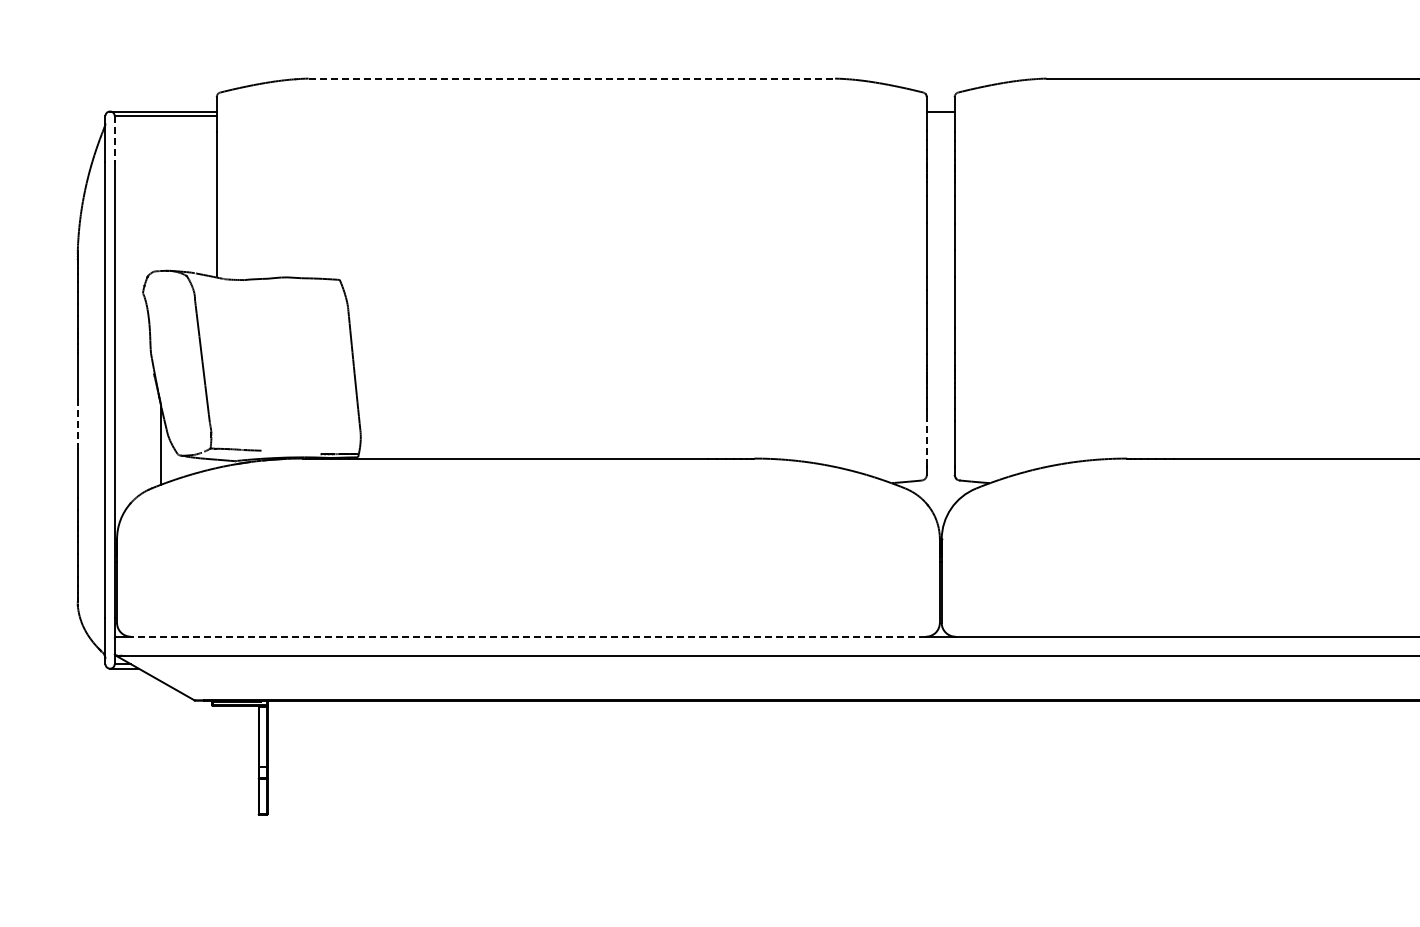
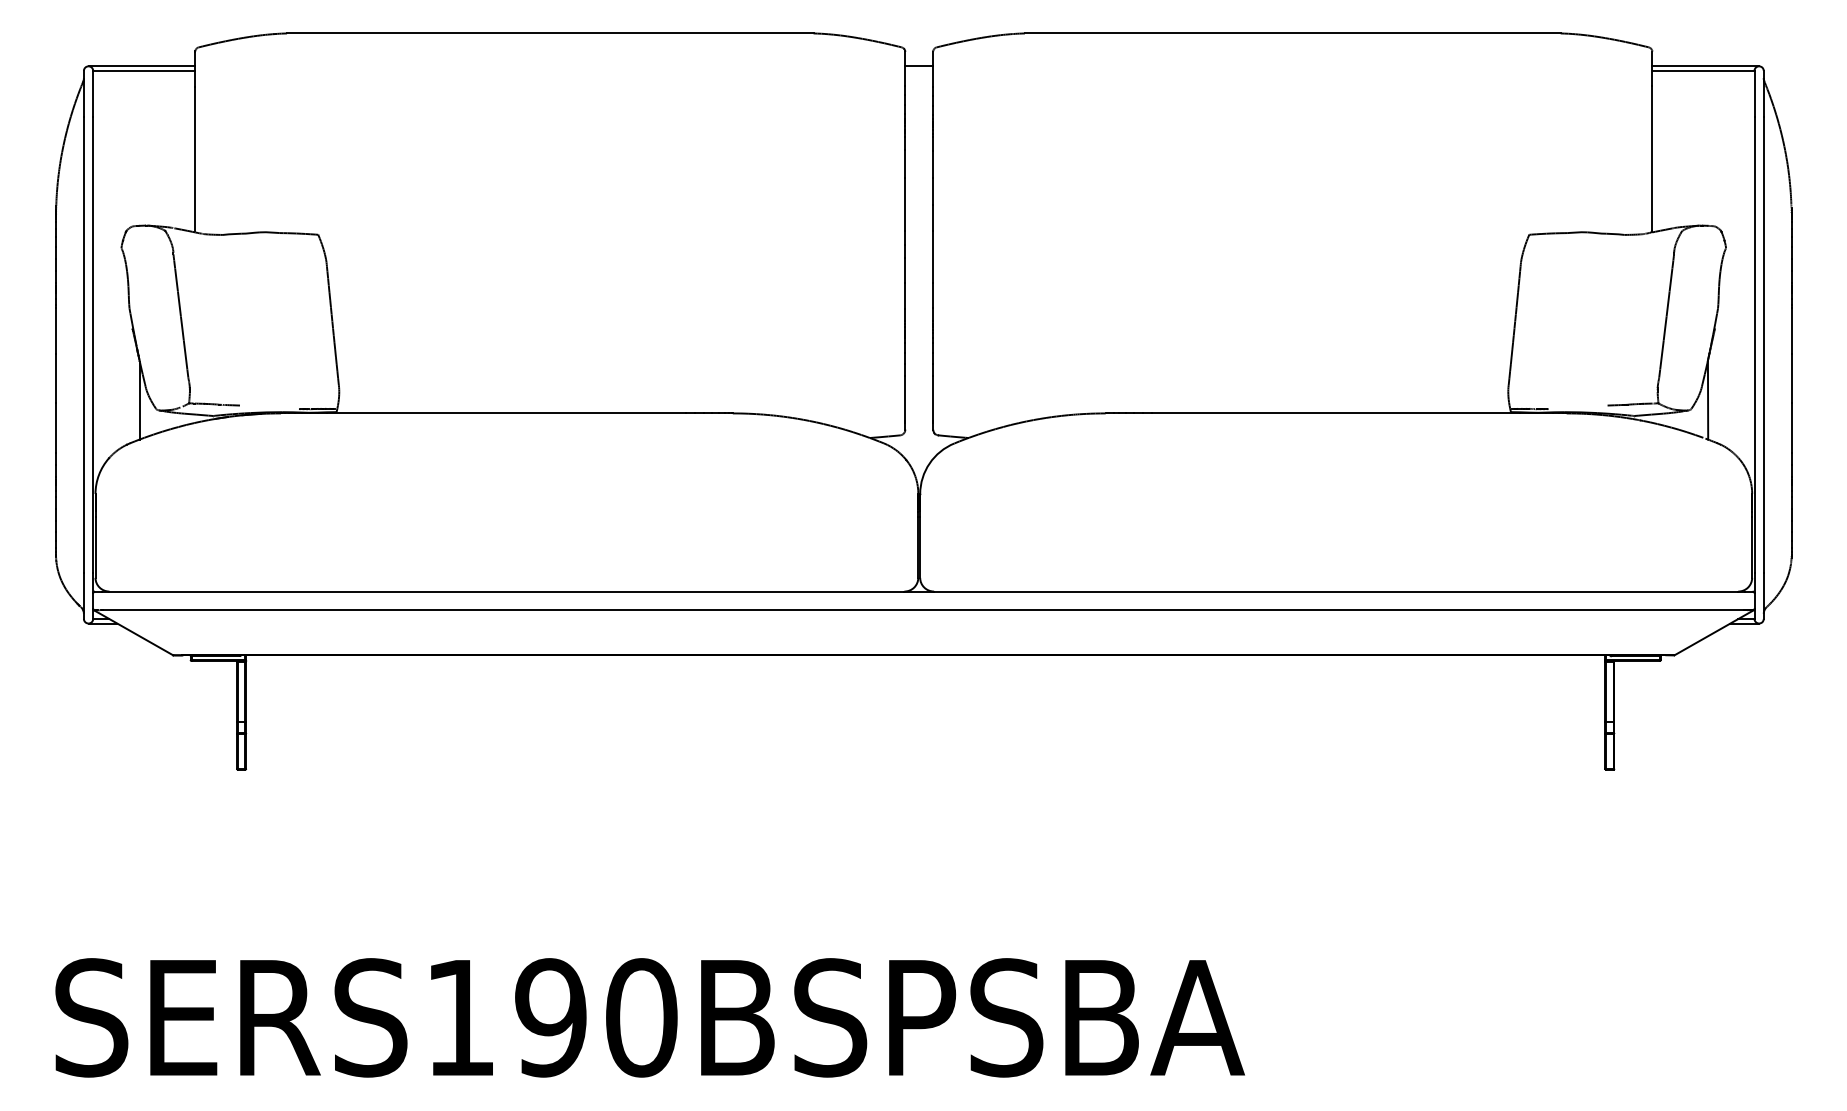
line: (572, 78) -> (550, 33), dashed -> solid
line: (115, 138) -> (93, 93), dashed -> solid
line: (78, 423) -> (56, 378), dashed -> solid
line: (927, 443) -> (905, 398), dashed -> solid
line: (528, 636) -> (506, 591), dashed -> solid

